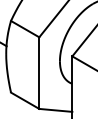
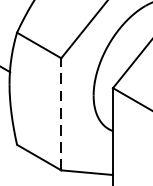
line: (39, 73) -> (61, 114), solid -> dashed

